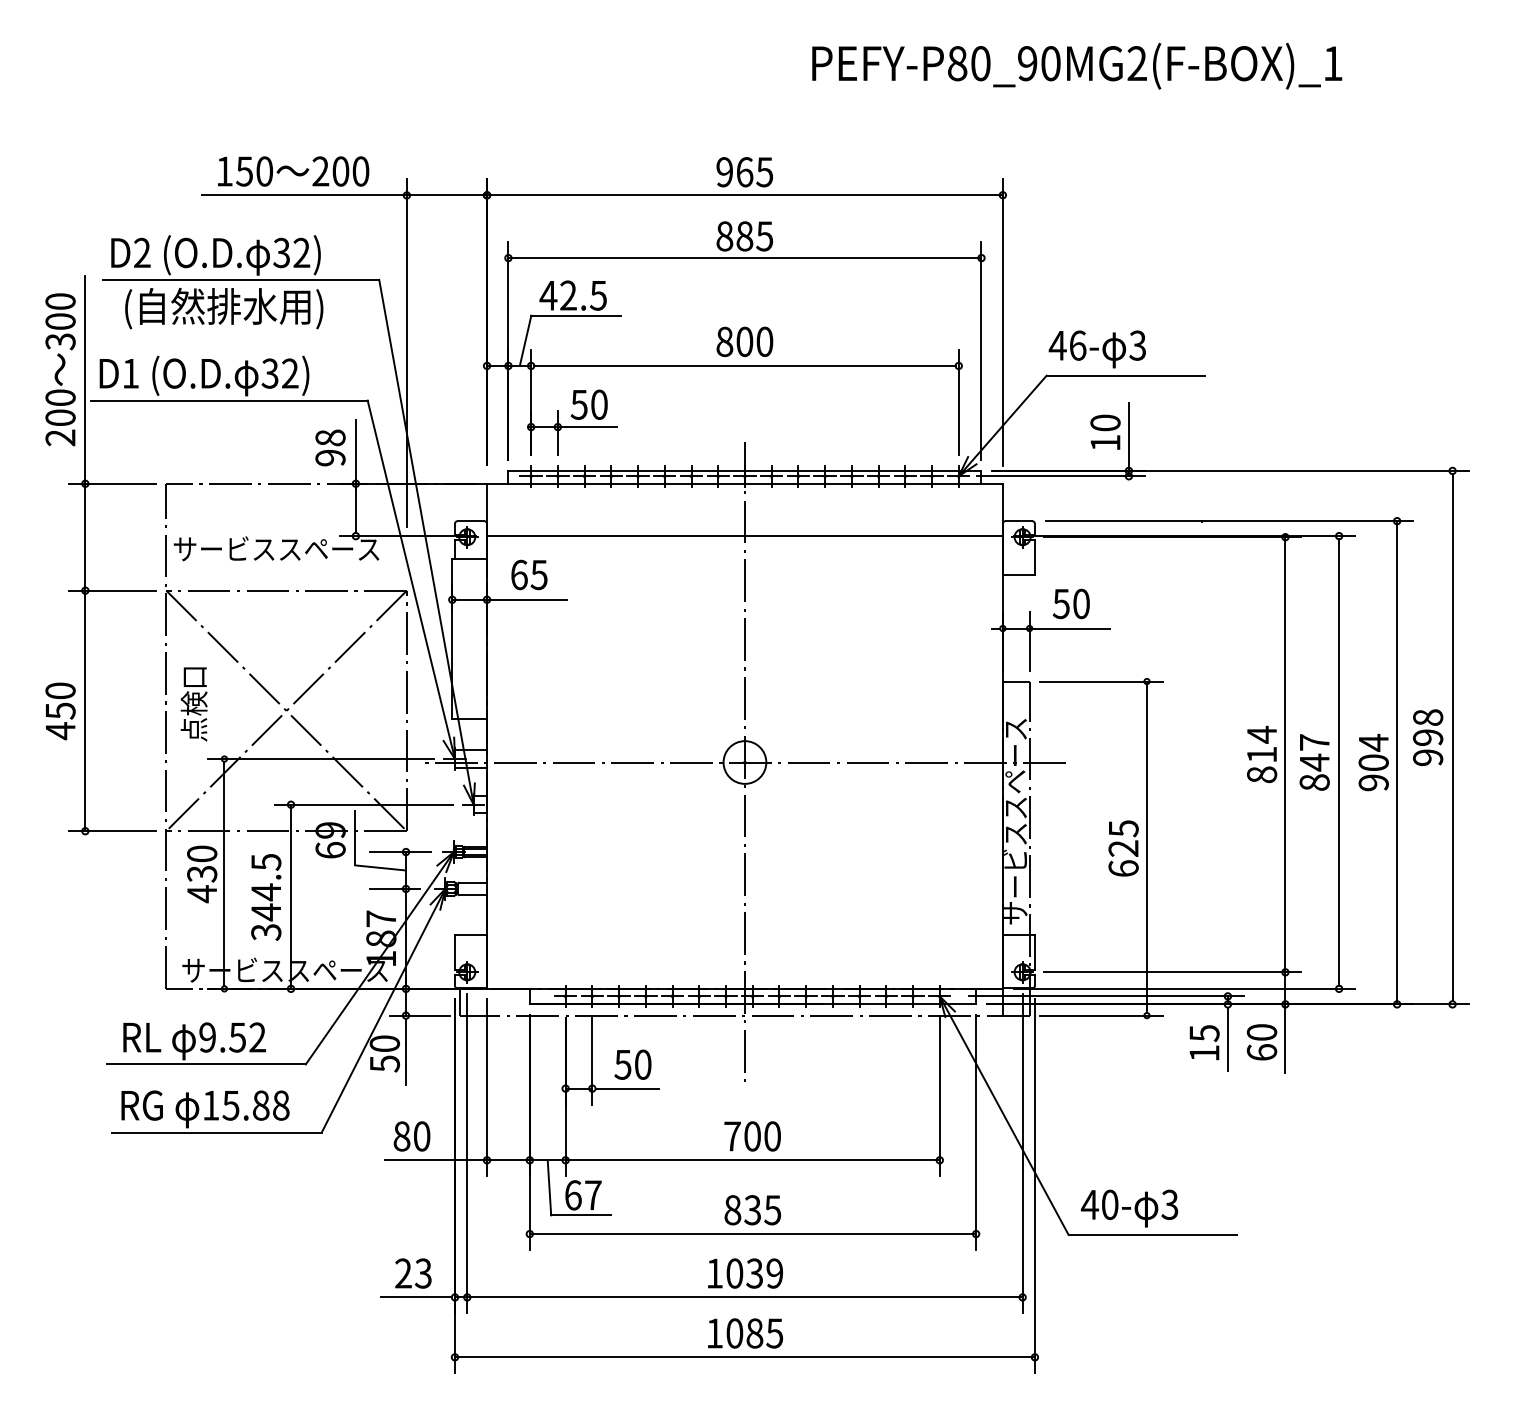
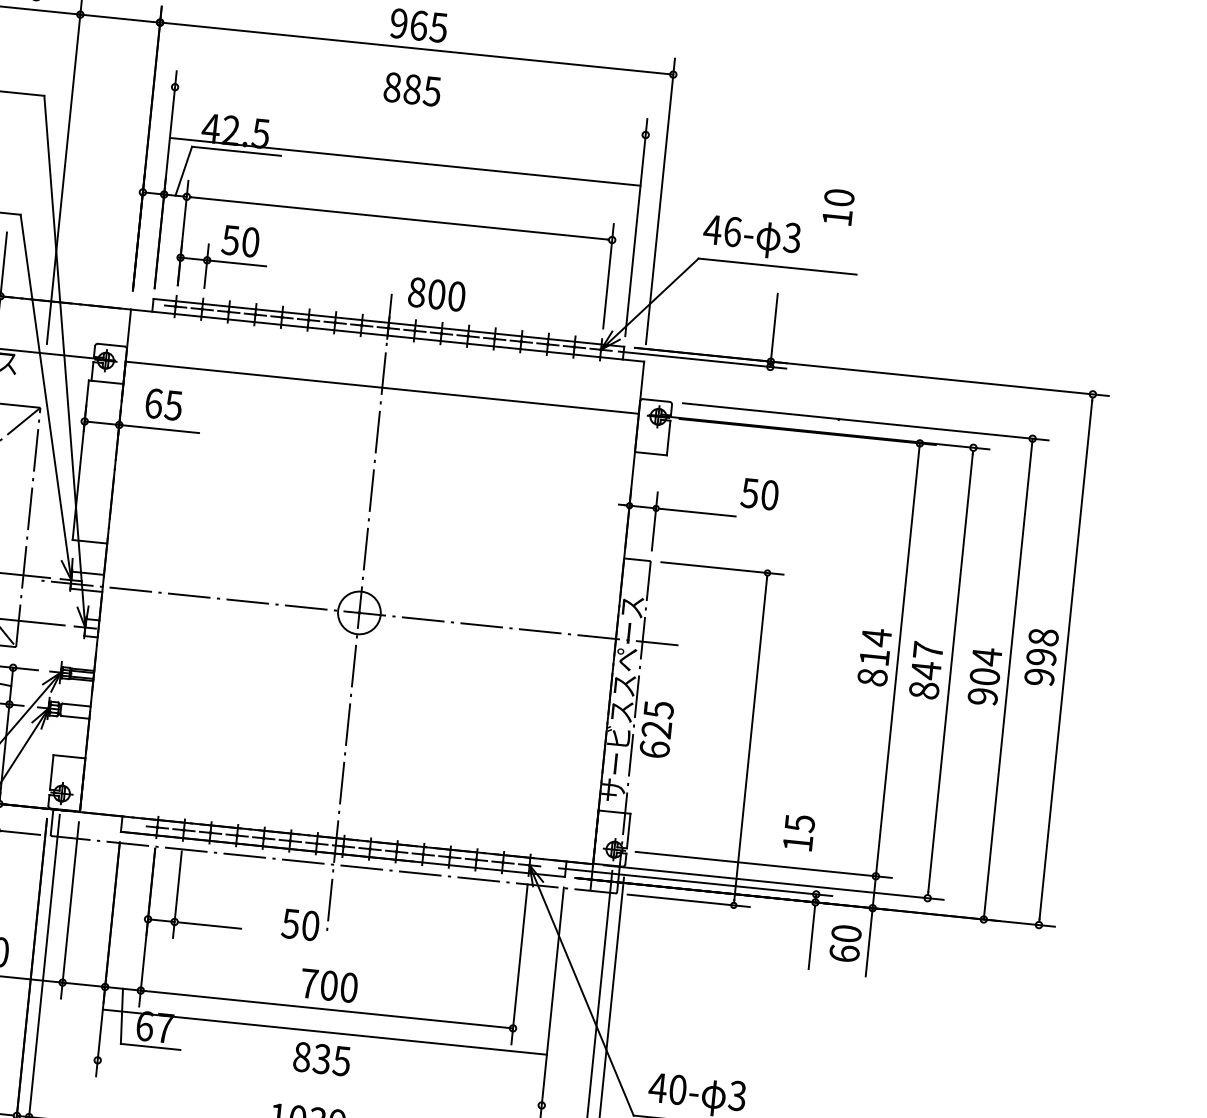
line: (744, 258) -> (404, 162), moved
text: (744, 341) -> (436, 294), moved
text: (1105, 431) -> (838, 206), moved
text: (1070, 603) -> (759, 493), moved
text: (1123, 848) -> (656, 729), moved
text: (1204, 1042) -> (799, 832), moved
text: (632, 1064) -> (300, 924), moved
line: (752, 1234) -> (324, 1032), moved

